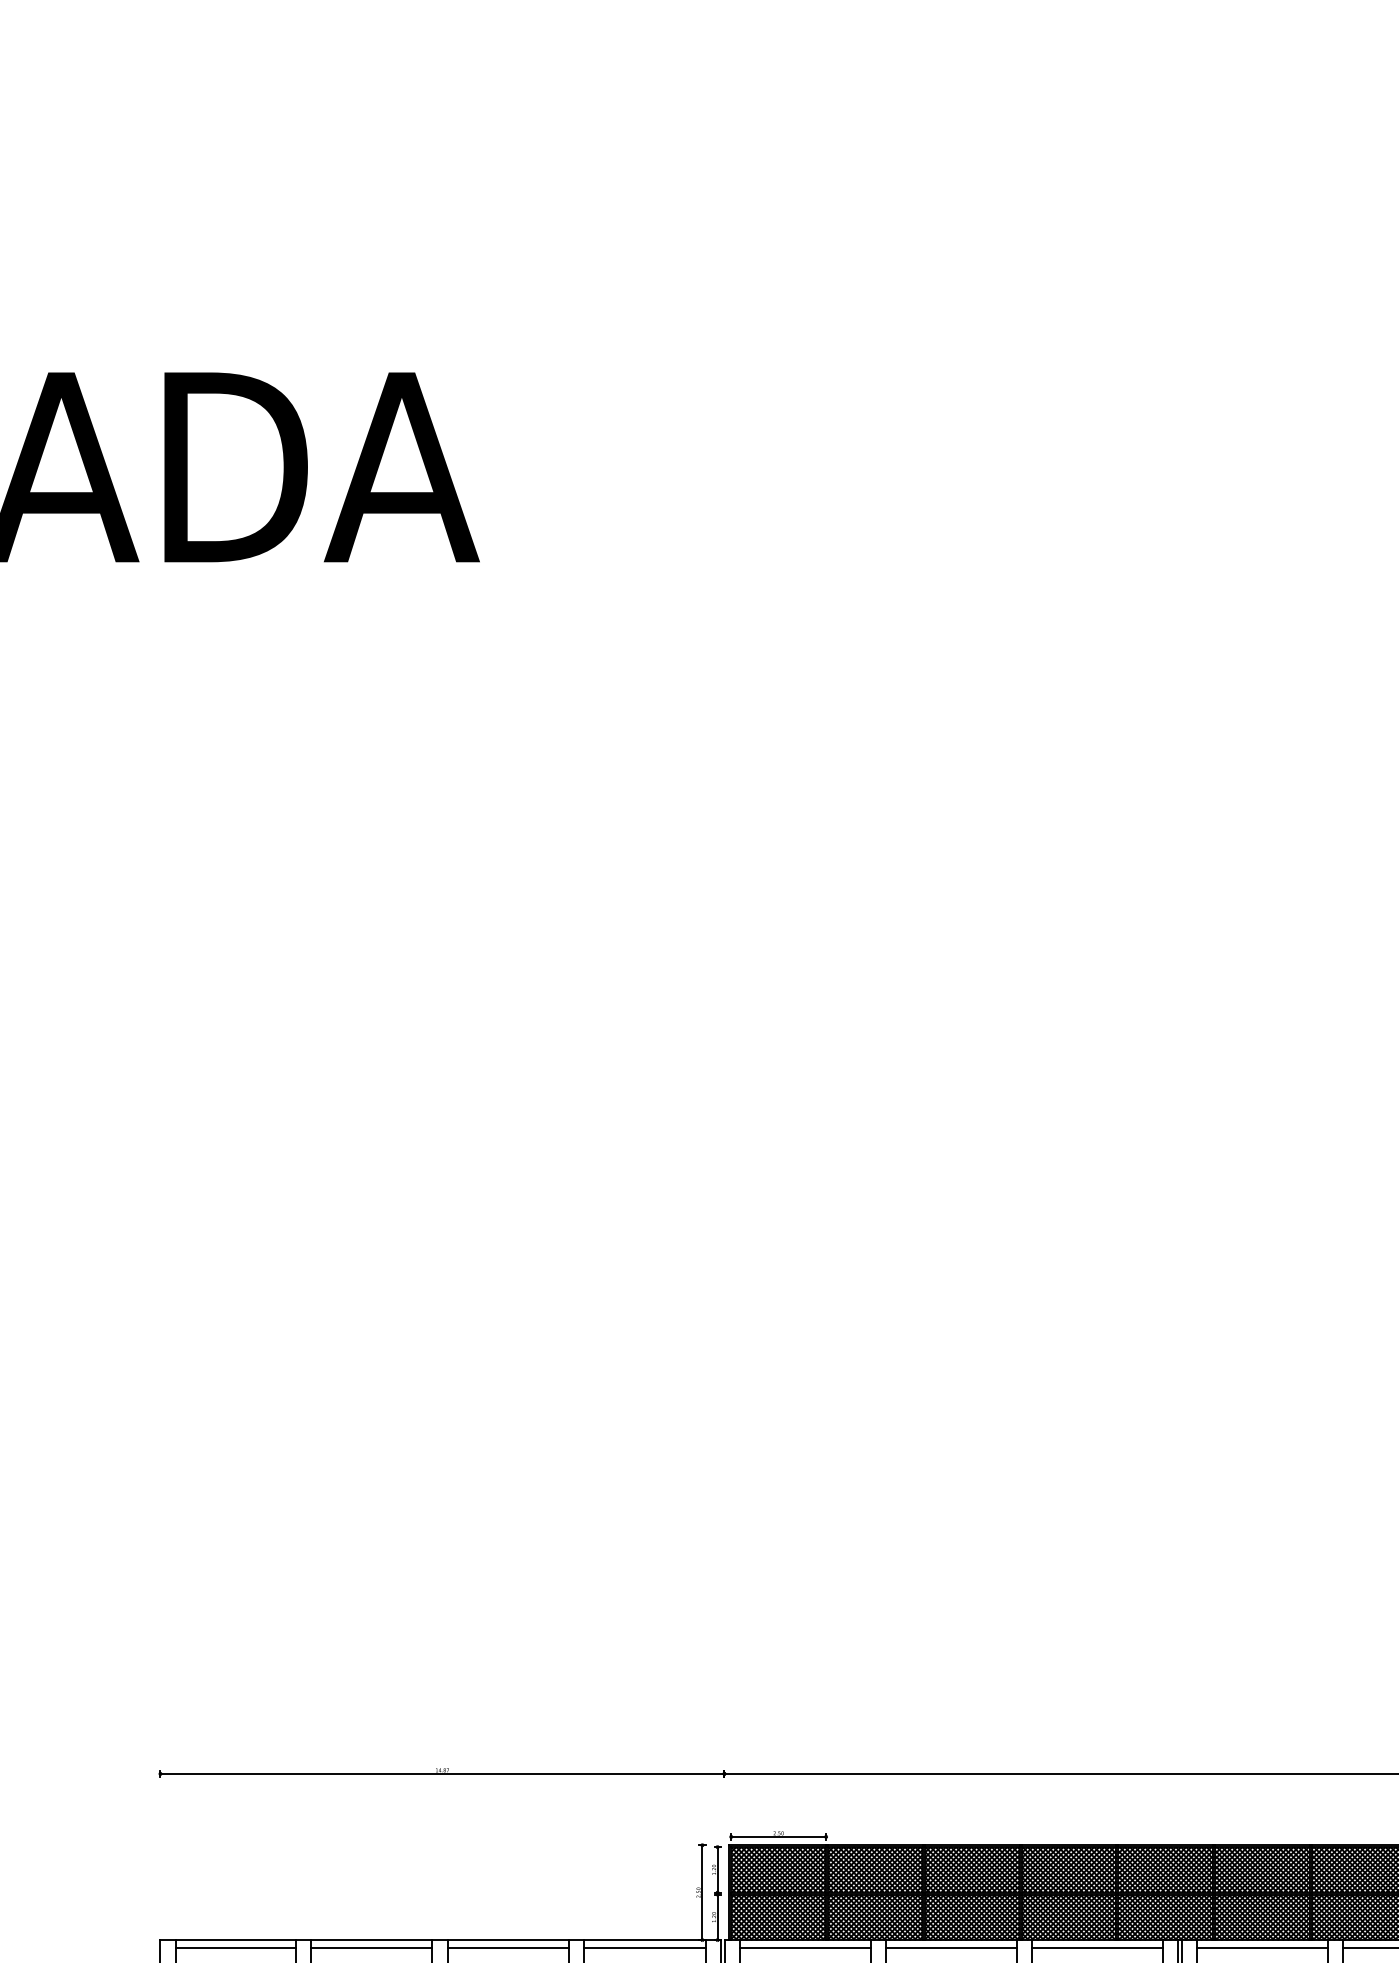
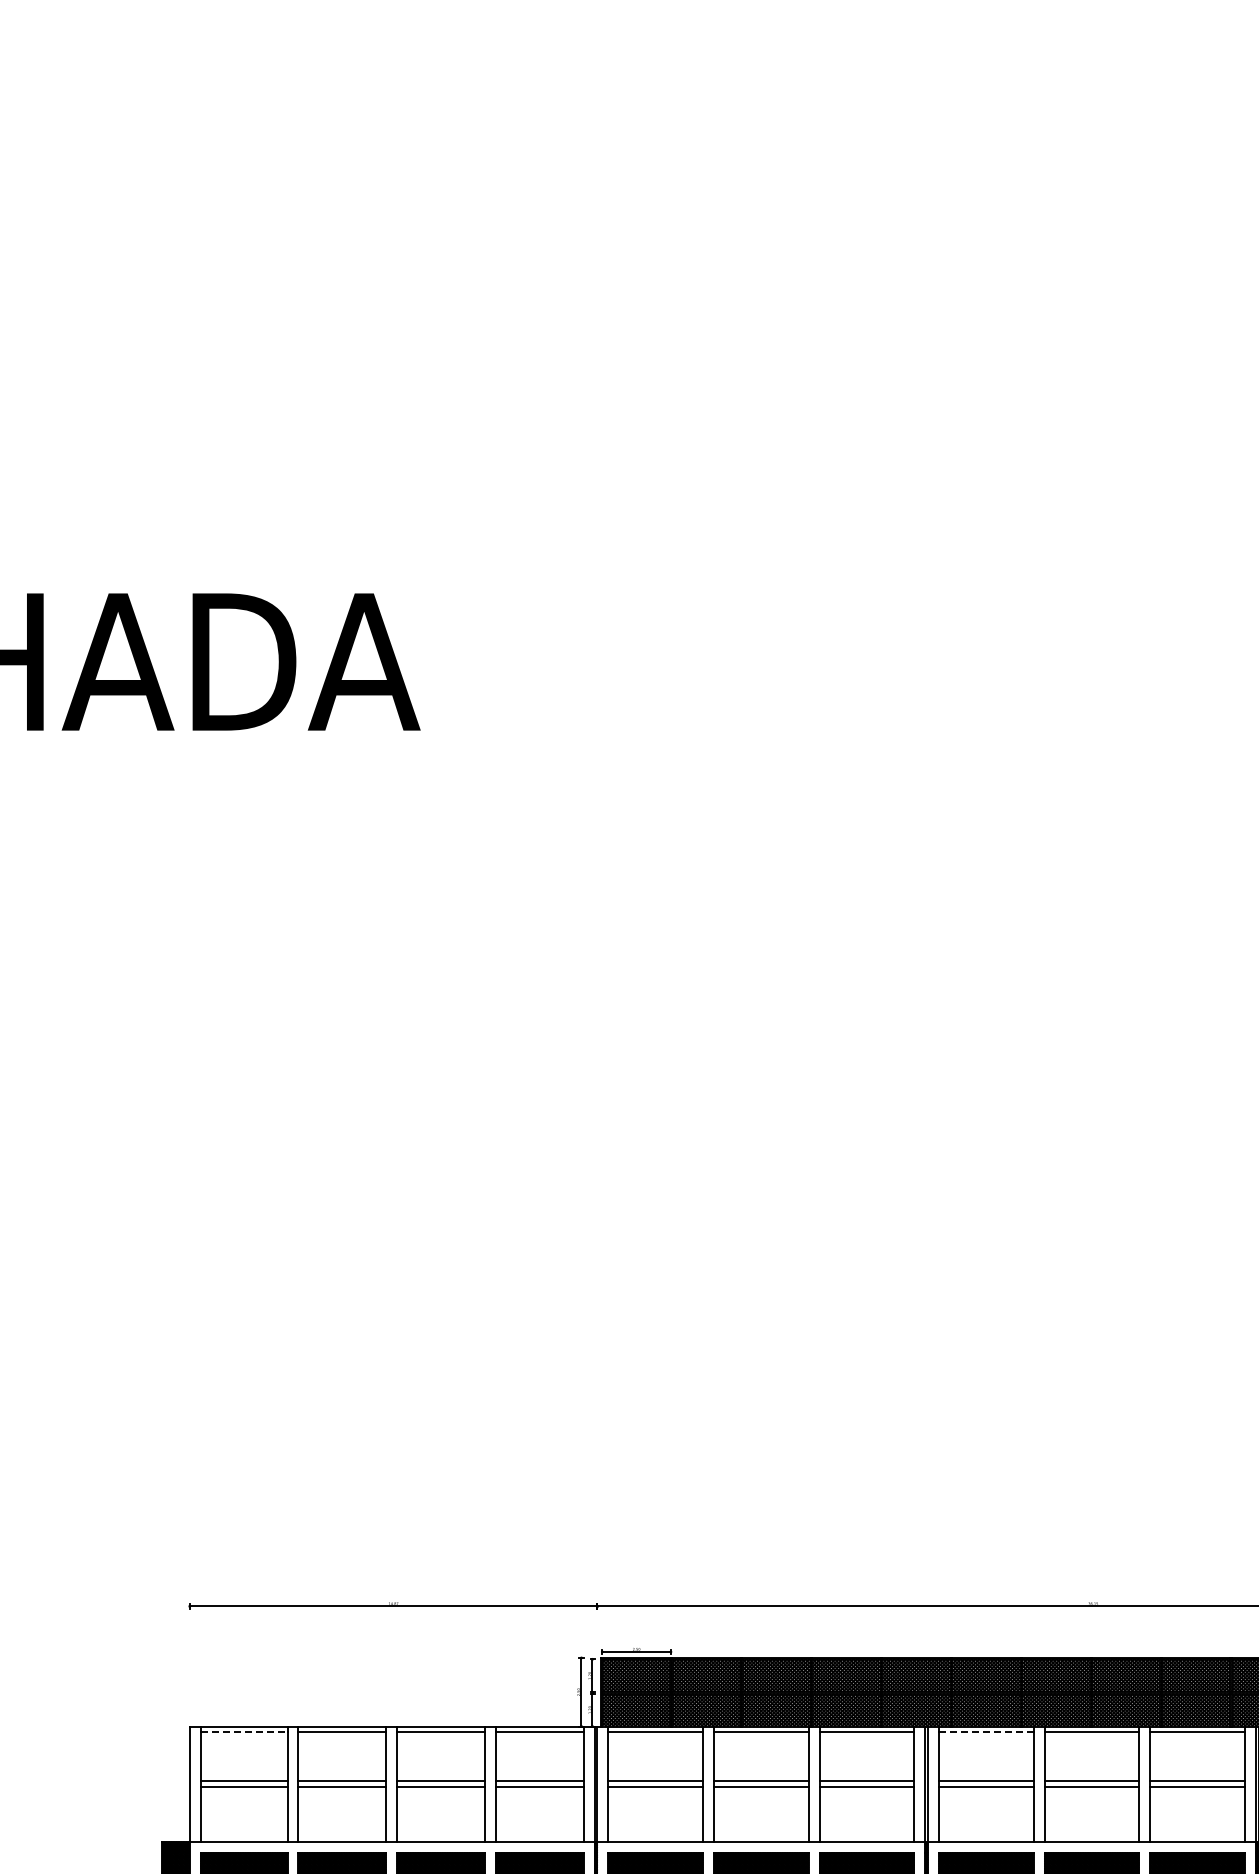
line: (236, 1948) -> (244, 1732), solid -> dashed
line: (1262, 1948) -> (986, 1732), solid -> dashed

